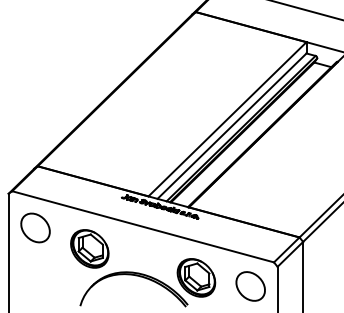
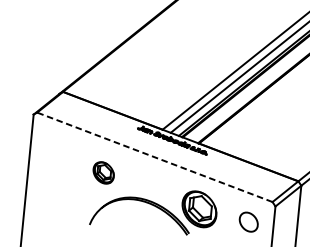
line: (143, 226) -> (155, 157), solid -> dashed
part: (35, 227) -> (55, 148), removed
part: (89, 248) -> (103, 172), size x0.6
part: (250, 286) -> (248, 222), size x0.7

